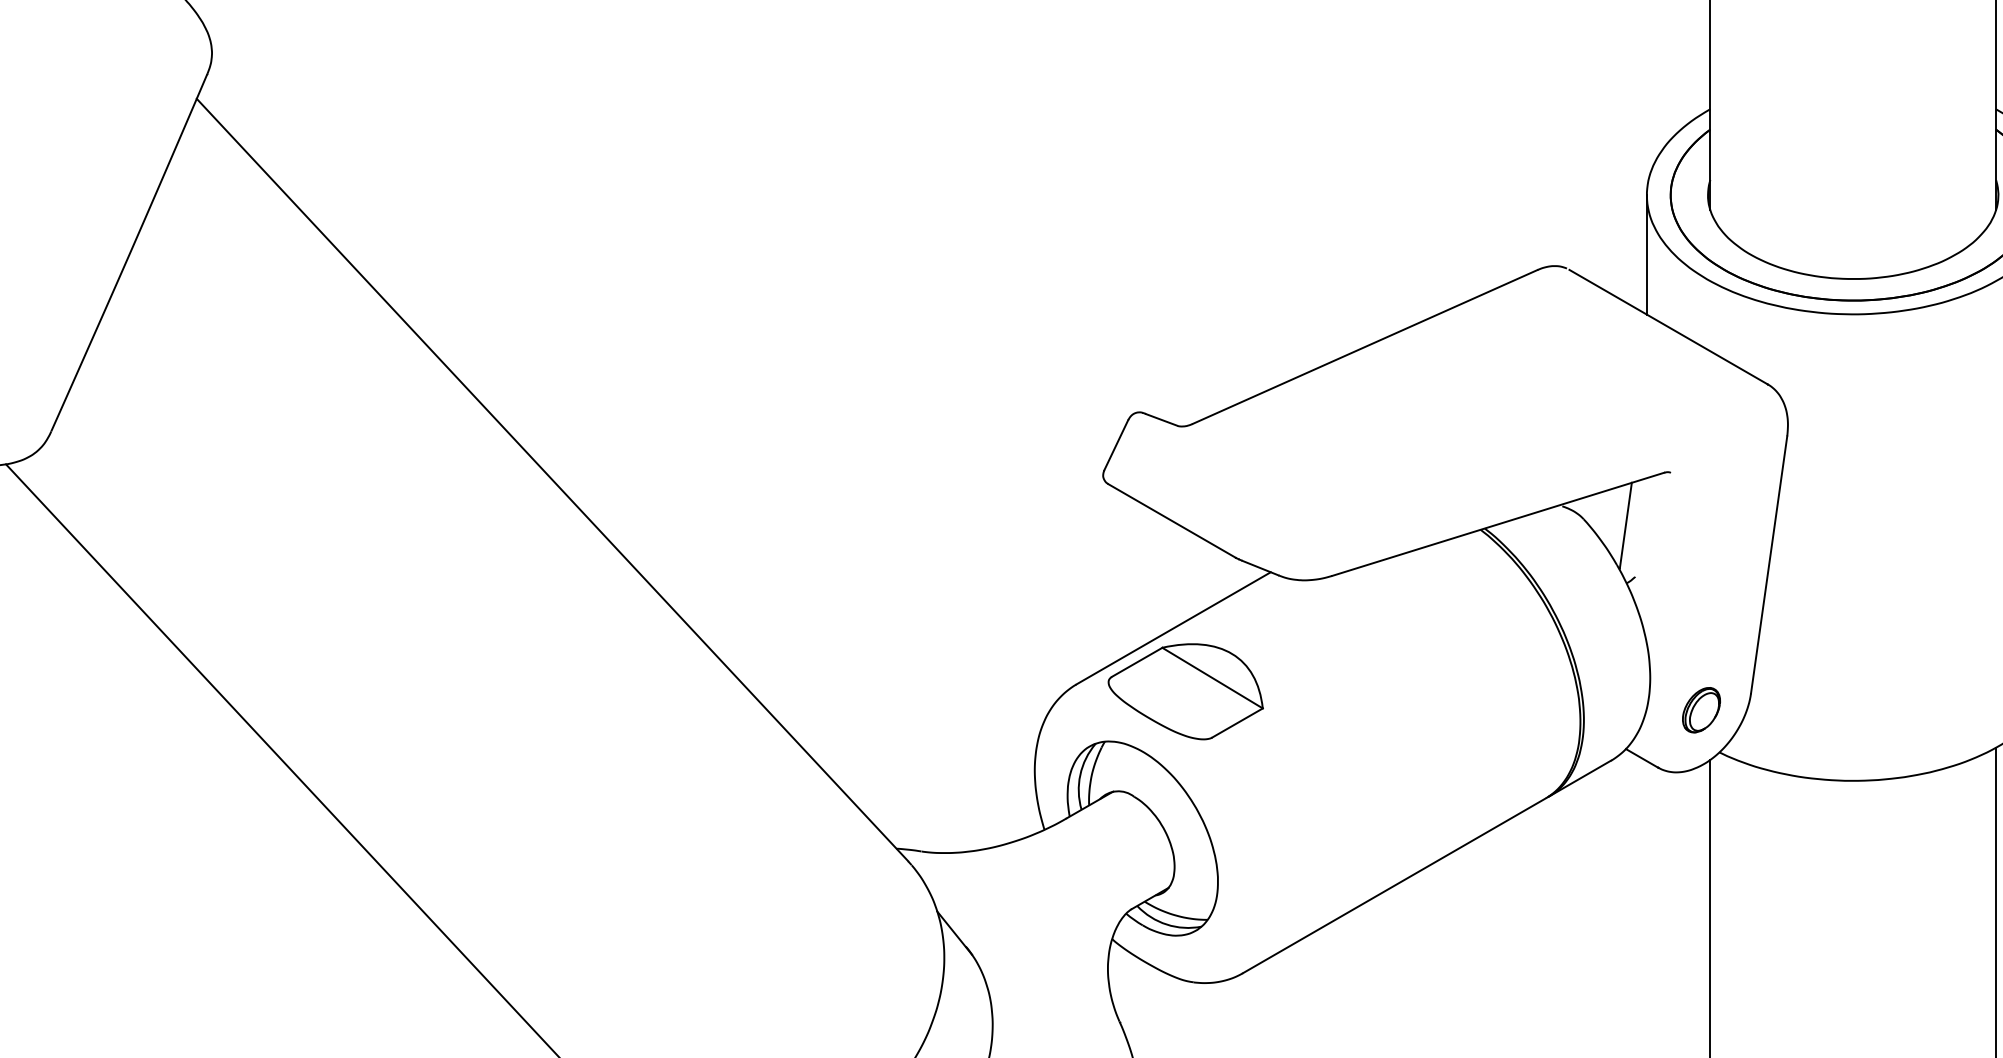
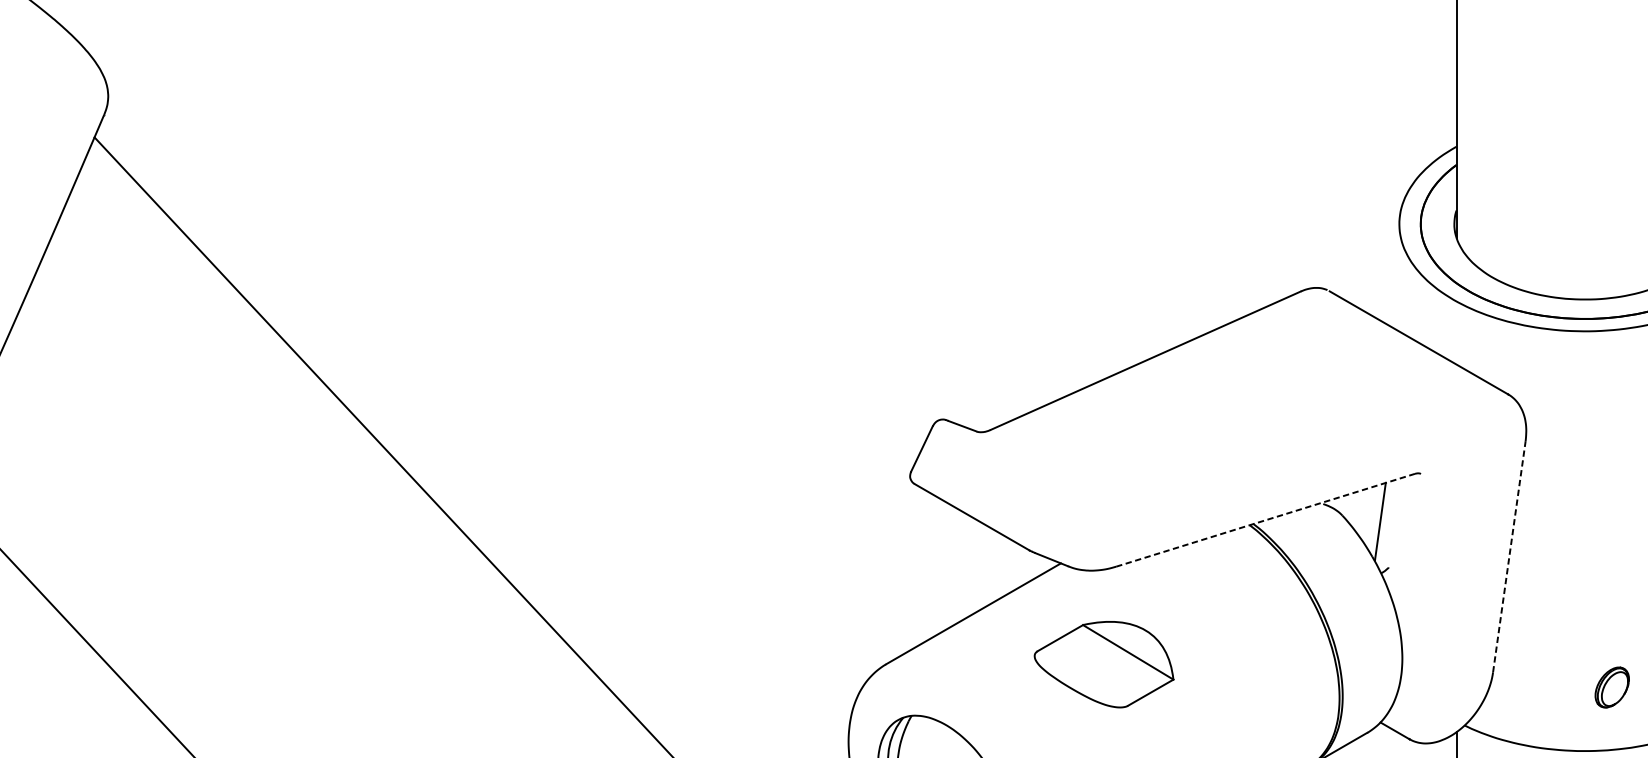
line: (1646, 254) -> (1399, 277), removed
line: (1498, 524) -> (1265, 520), solid -> dashed
line: (1769, 564) -> (1509, 556), solid -> dashed
part: (1185, 691) -> (1103, 664), moved
part: (1701, 710) -> (1612, 687), moved

